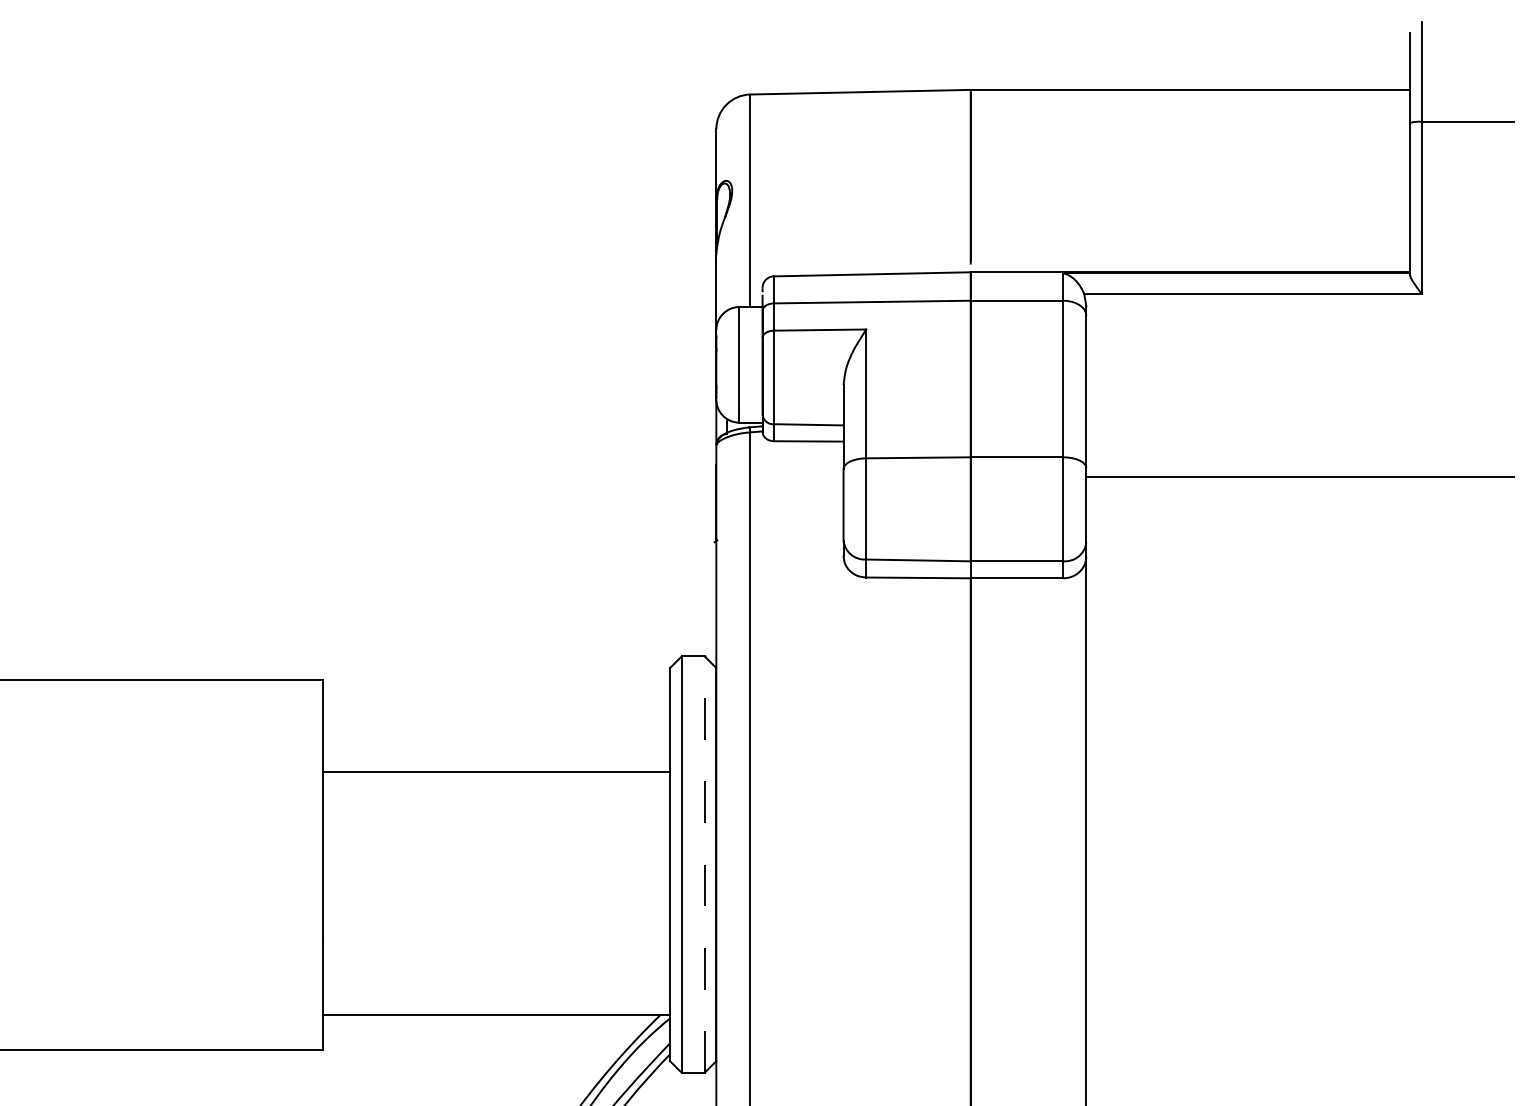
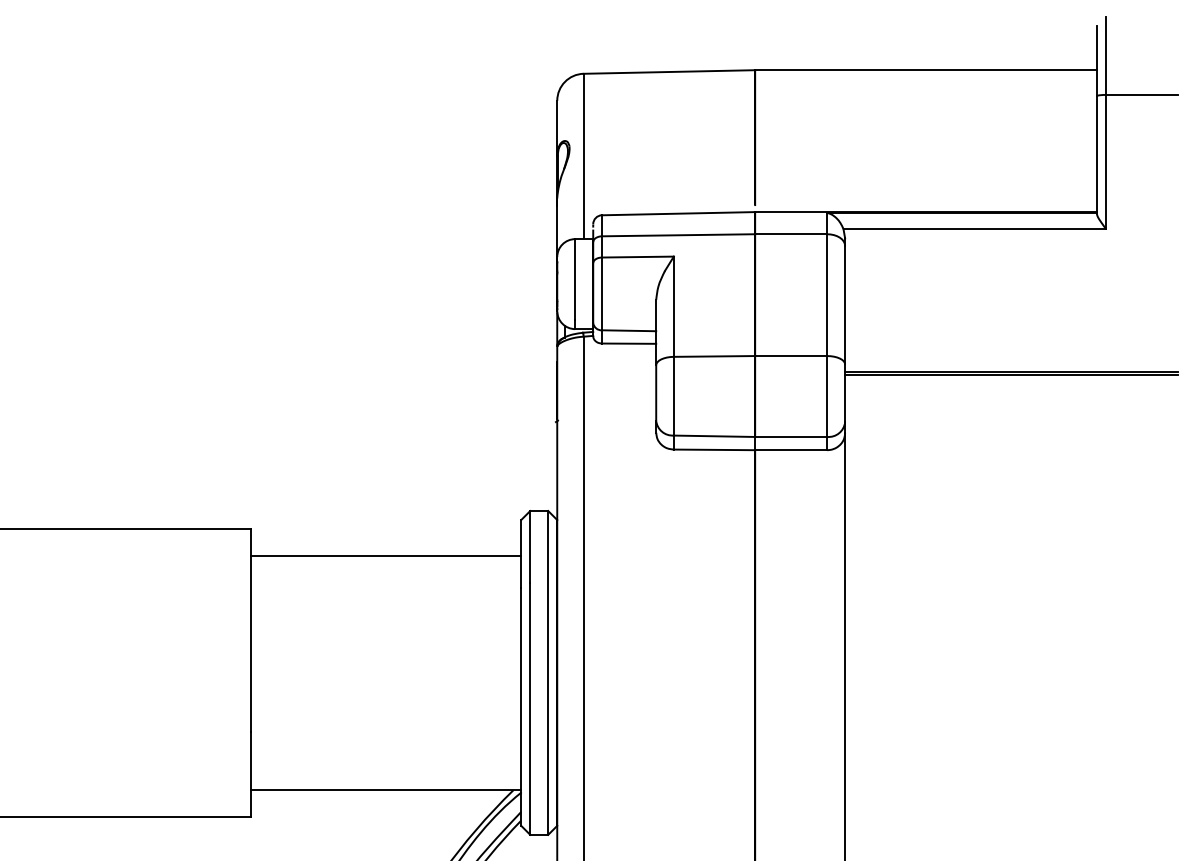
line: (1300, 482) -> (1011, 375), added
line: (496, 772) -> (386, 556), moved
line: (704, 864) -> (548, 672), dashed -> solid

